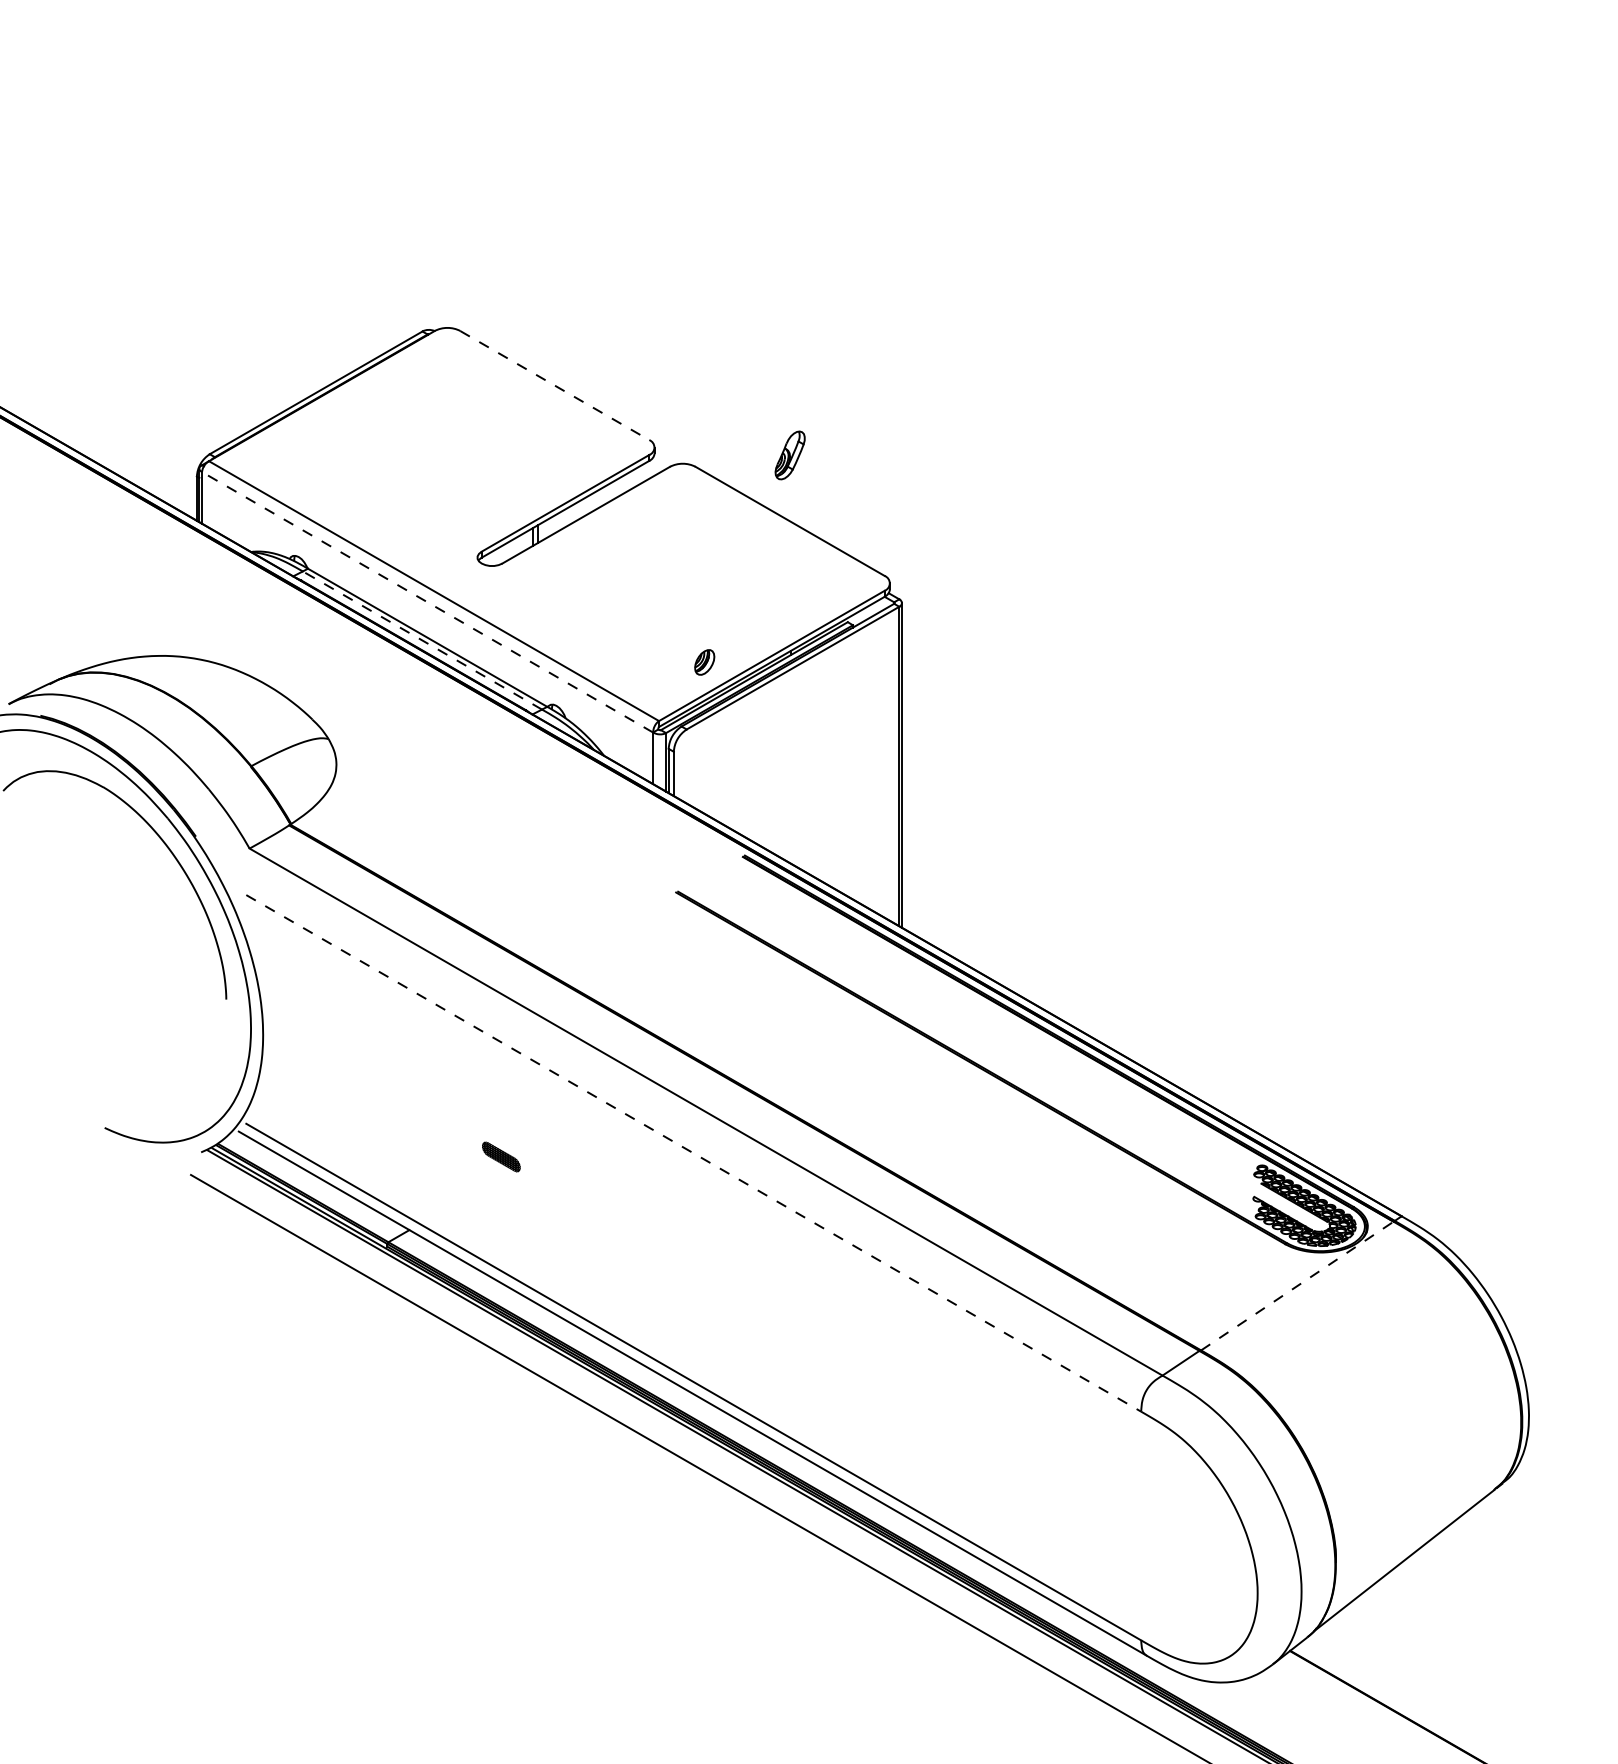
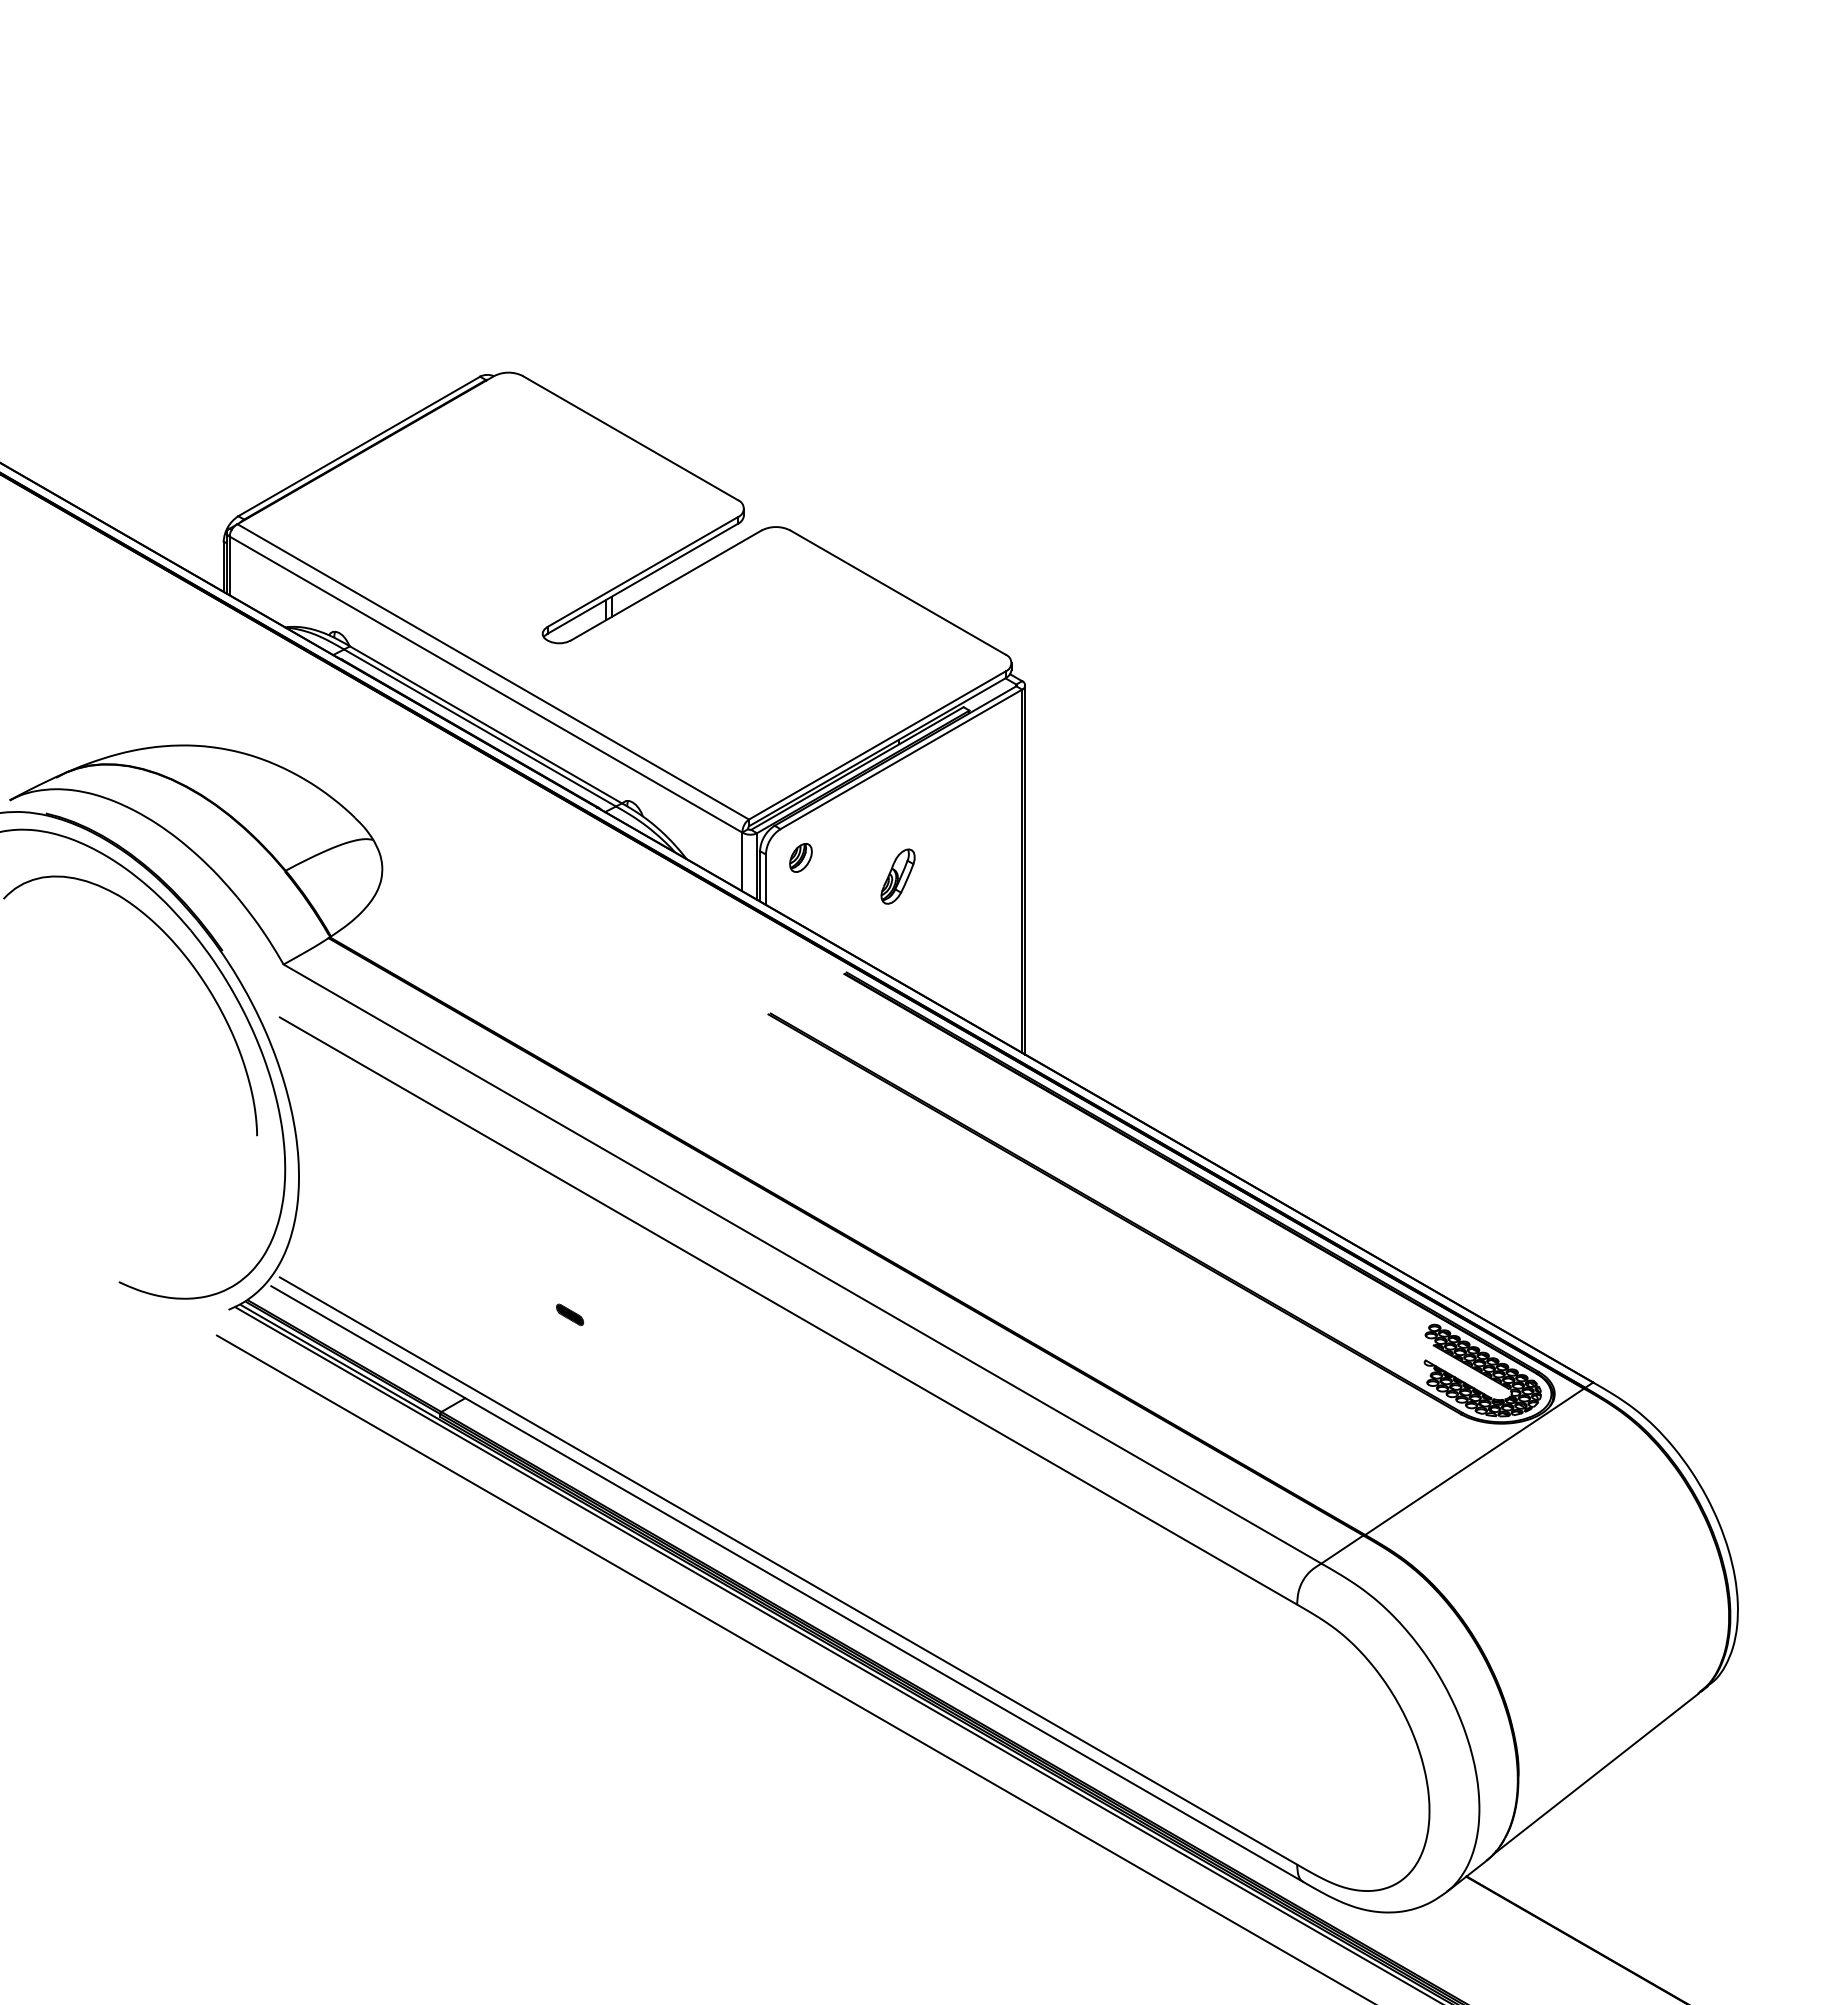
line: (555, 385) -> (631, 438), dashed -> solid
part: (789, 455) -> (897, 876), moved
line: (427, 602) -> (485, 684), dashed -> solid
line: (422, 640) -> (480, 728), dashed -> solid
part: (704, 662) -> (800, 857), moved
line: (693, 1153) -> (788, 1311), dashed -> solid
part: (501, 1156) -> (570, 1314), size x0.62
line: (1297, 1285) -> (1474, 1461), dashed -> solid

